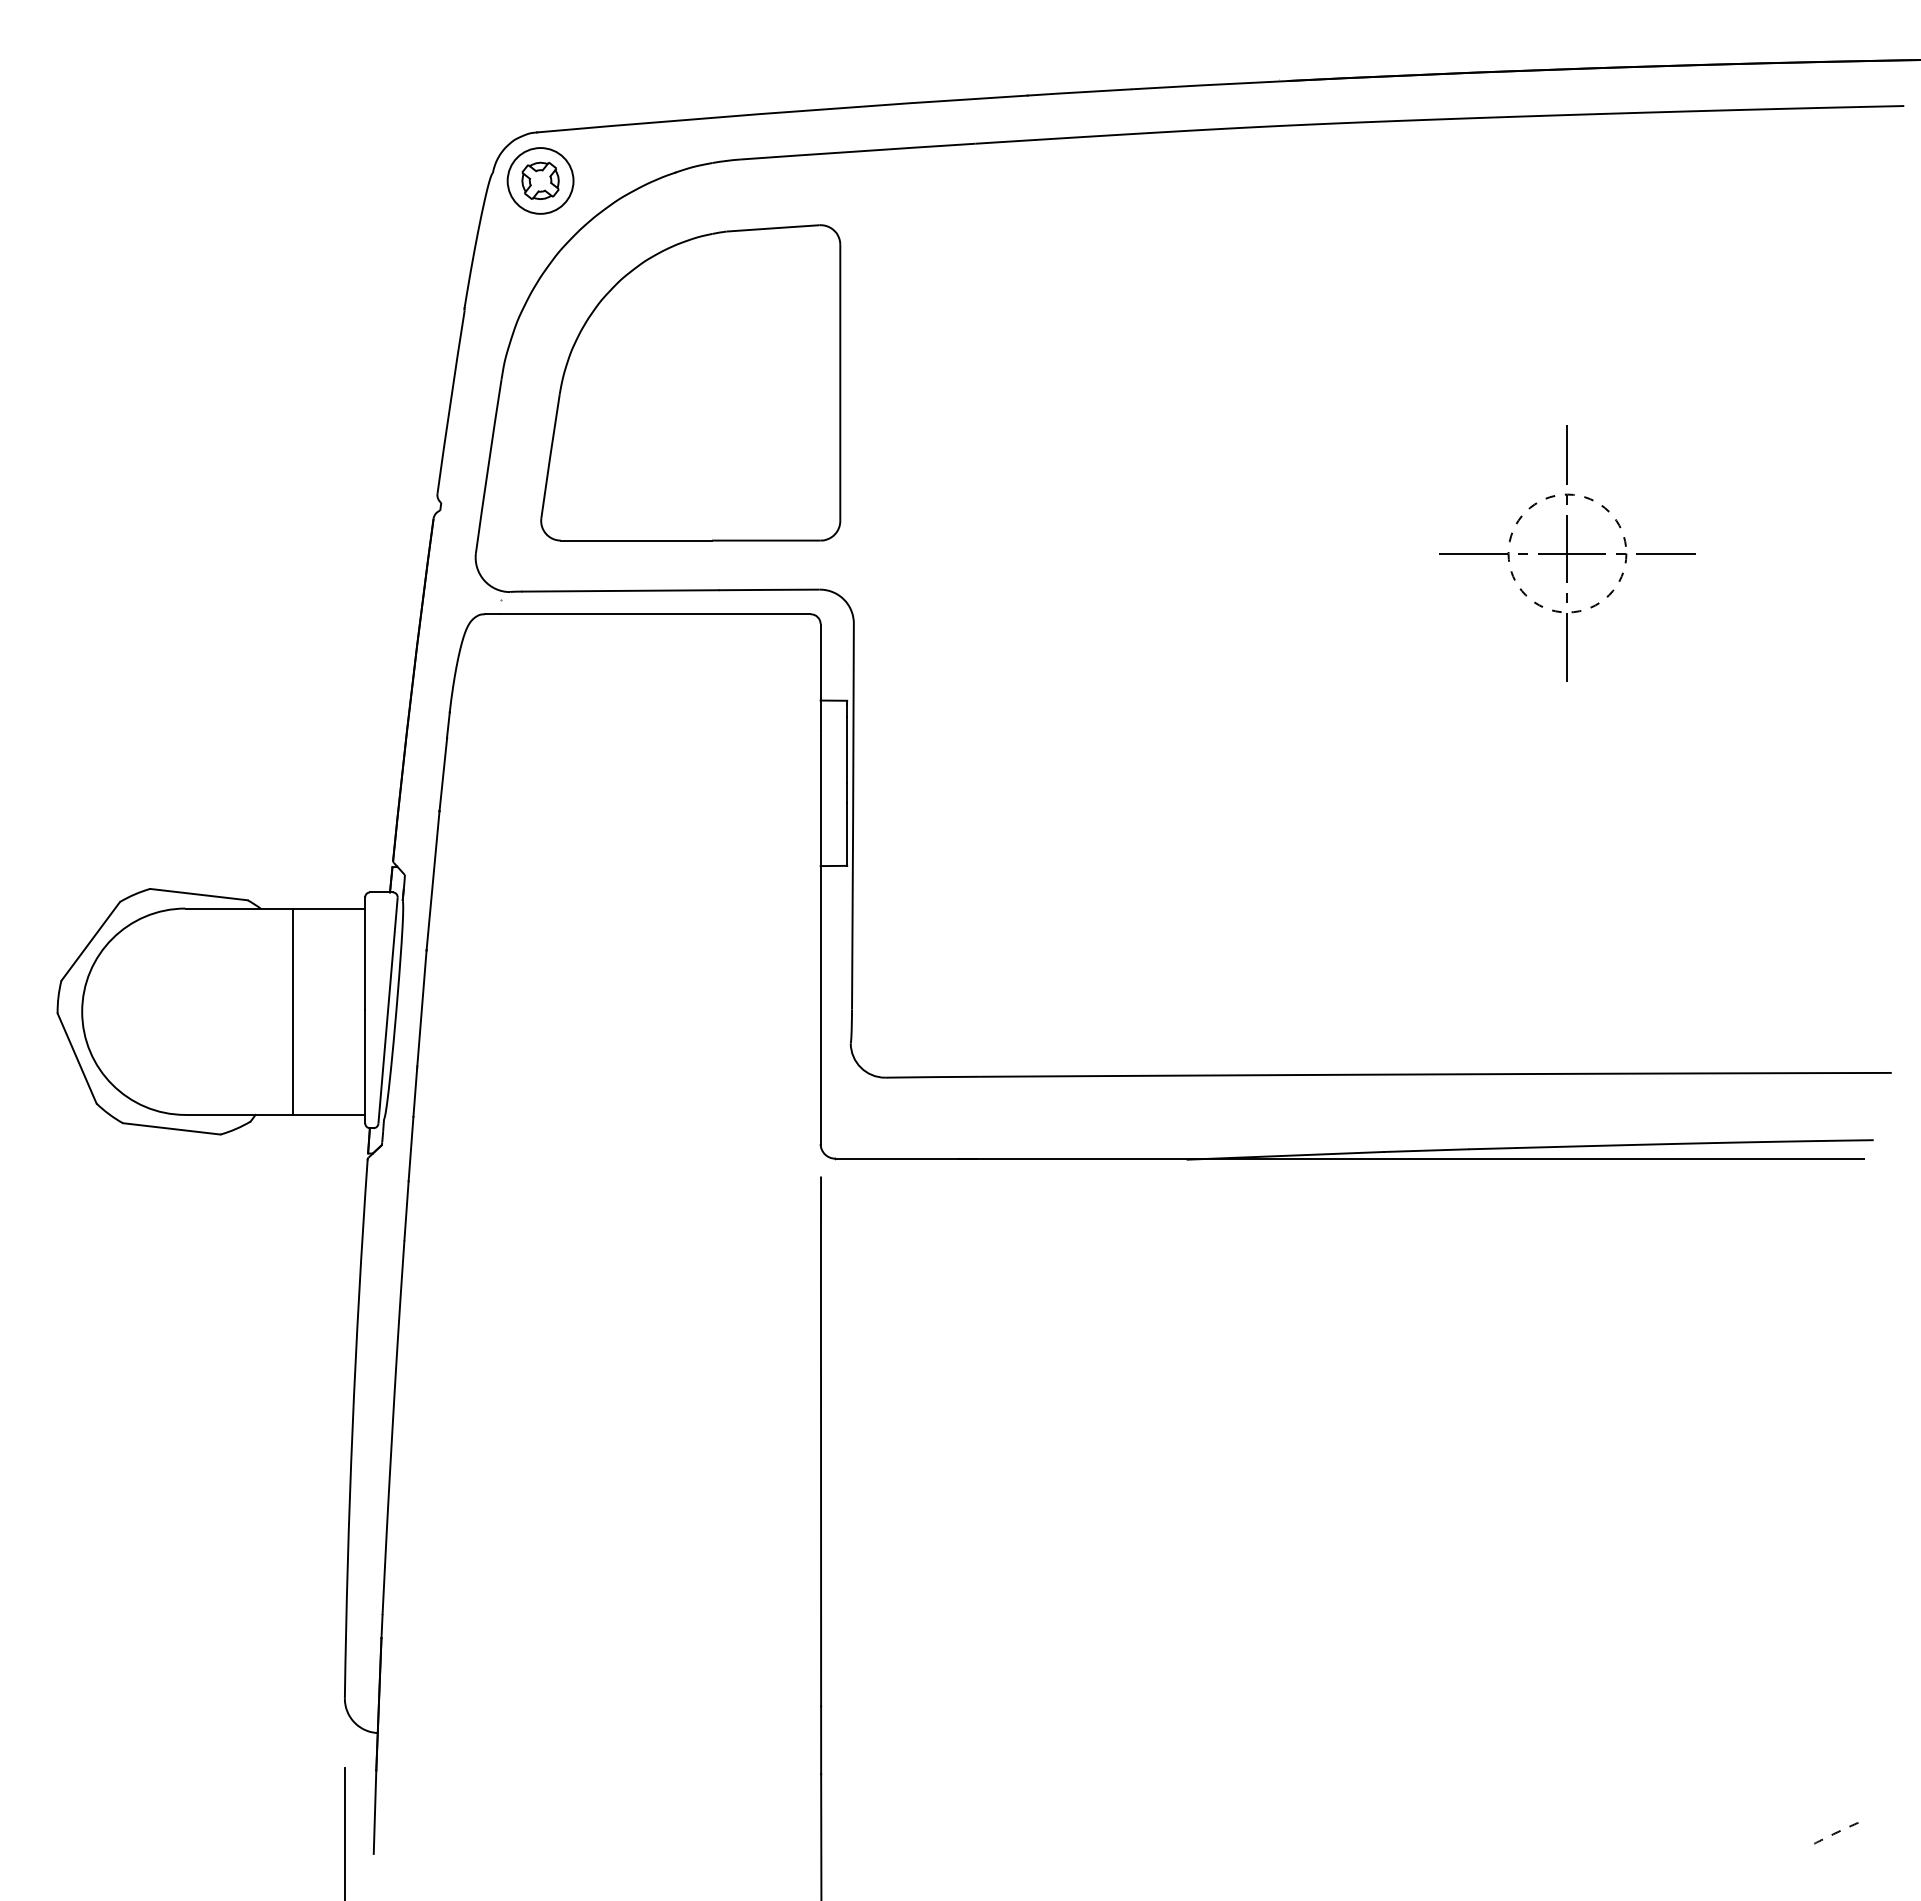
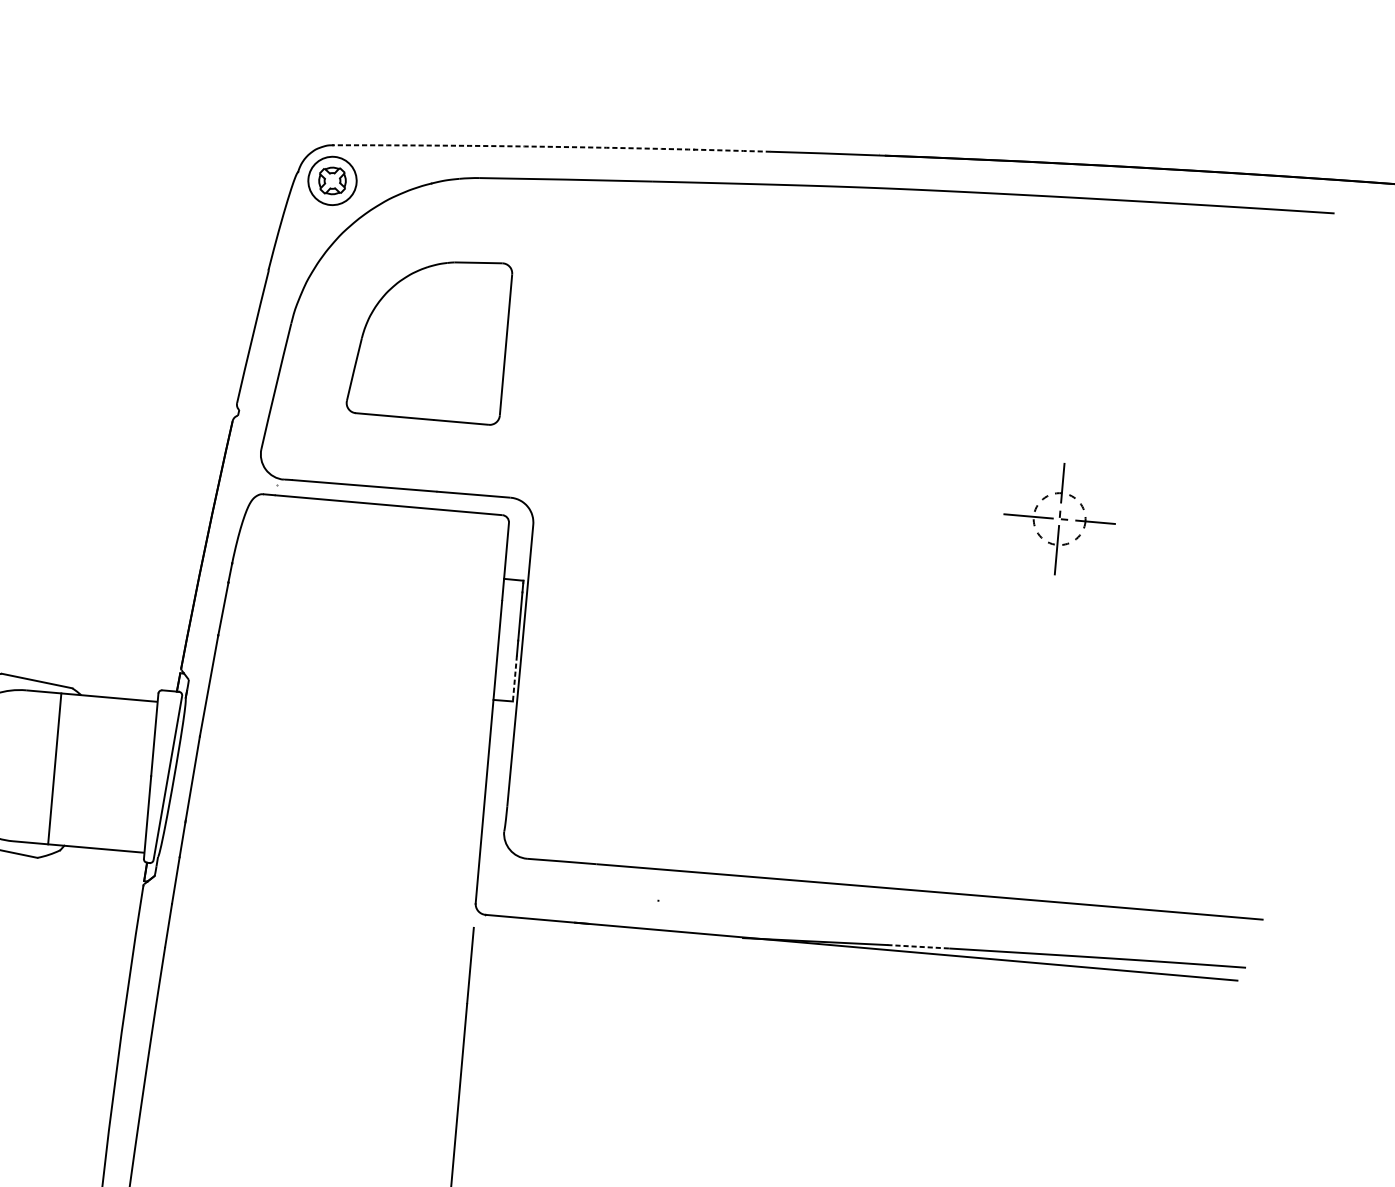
arc: (834, 108) -> (552, 146), solid -> dashed
part: (690, 382) -> (429, 337), size x0.7
part: (1567, 553) -> (1059, 519), size x0.6
line: (847, 834) -> (515, 678), solid -> dashed
line: (293, 1011) -> (54, 768), moved
line: (1426, 1150) -> (918, 946), solid -> dashed

